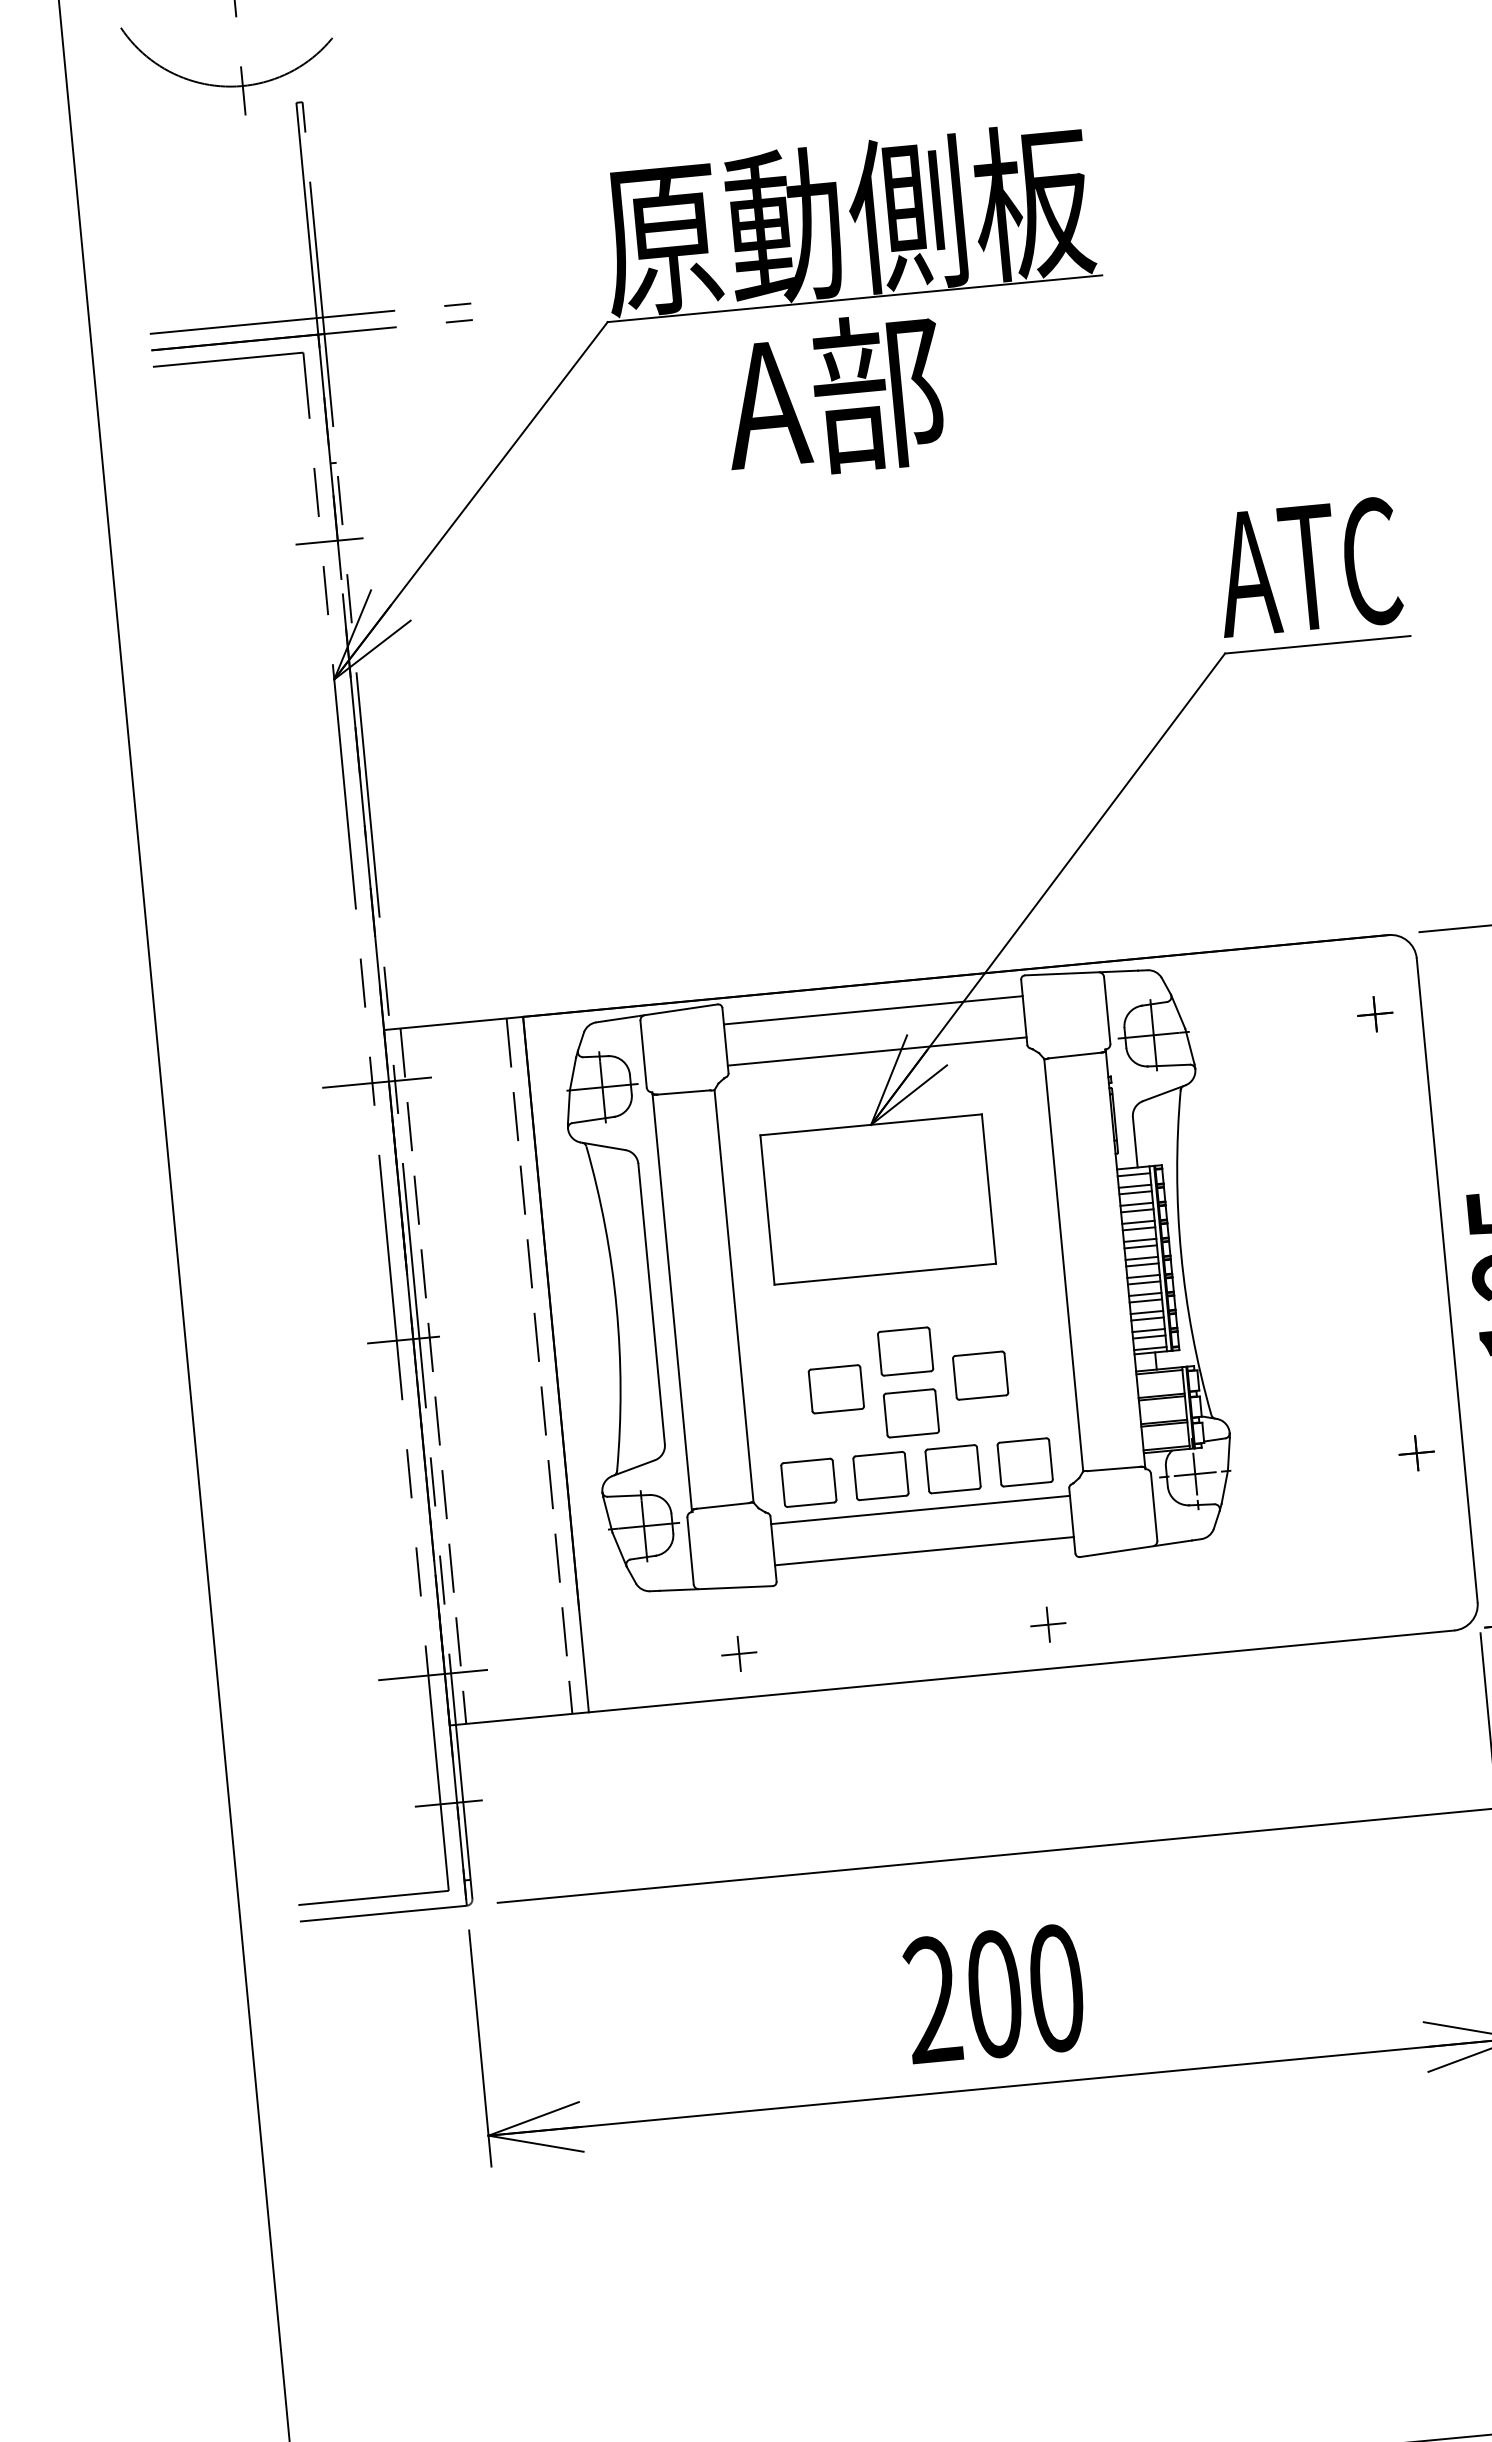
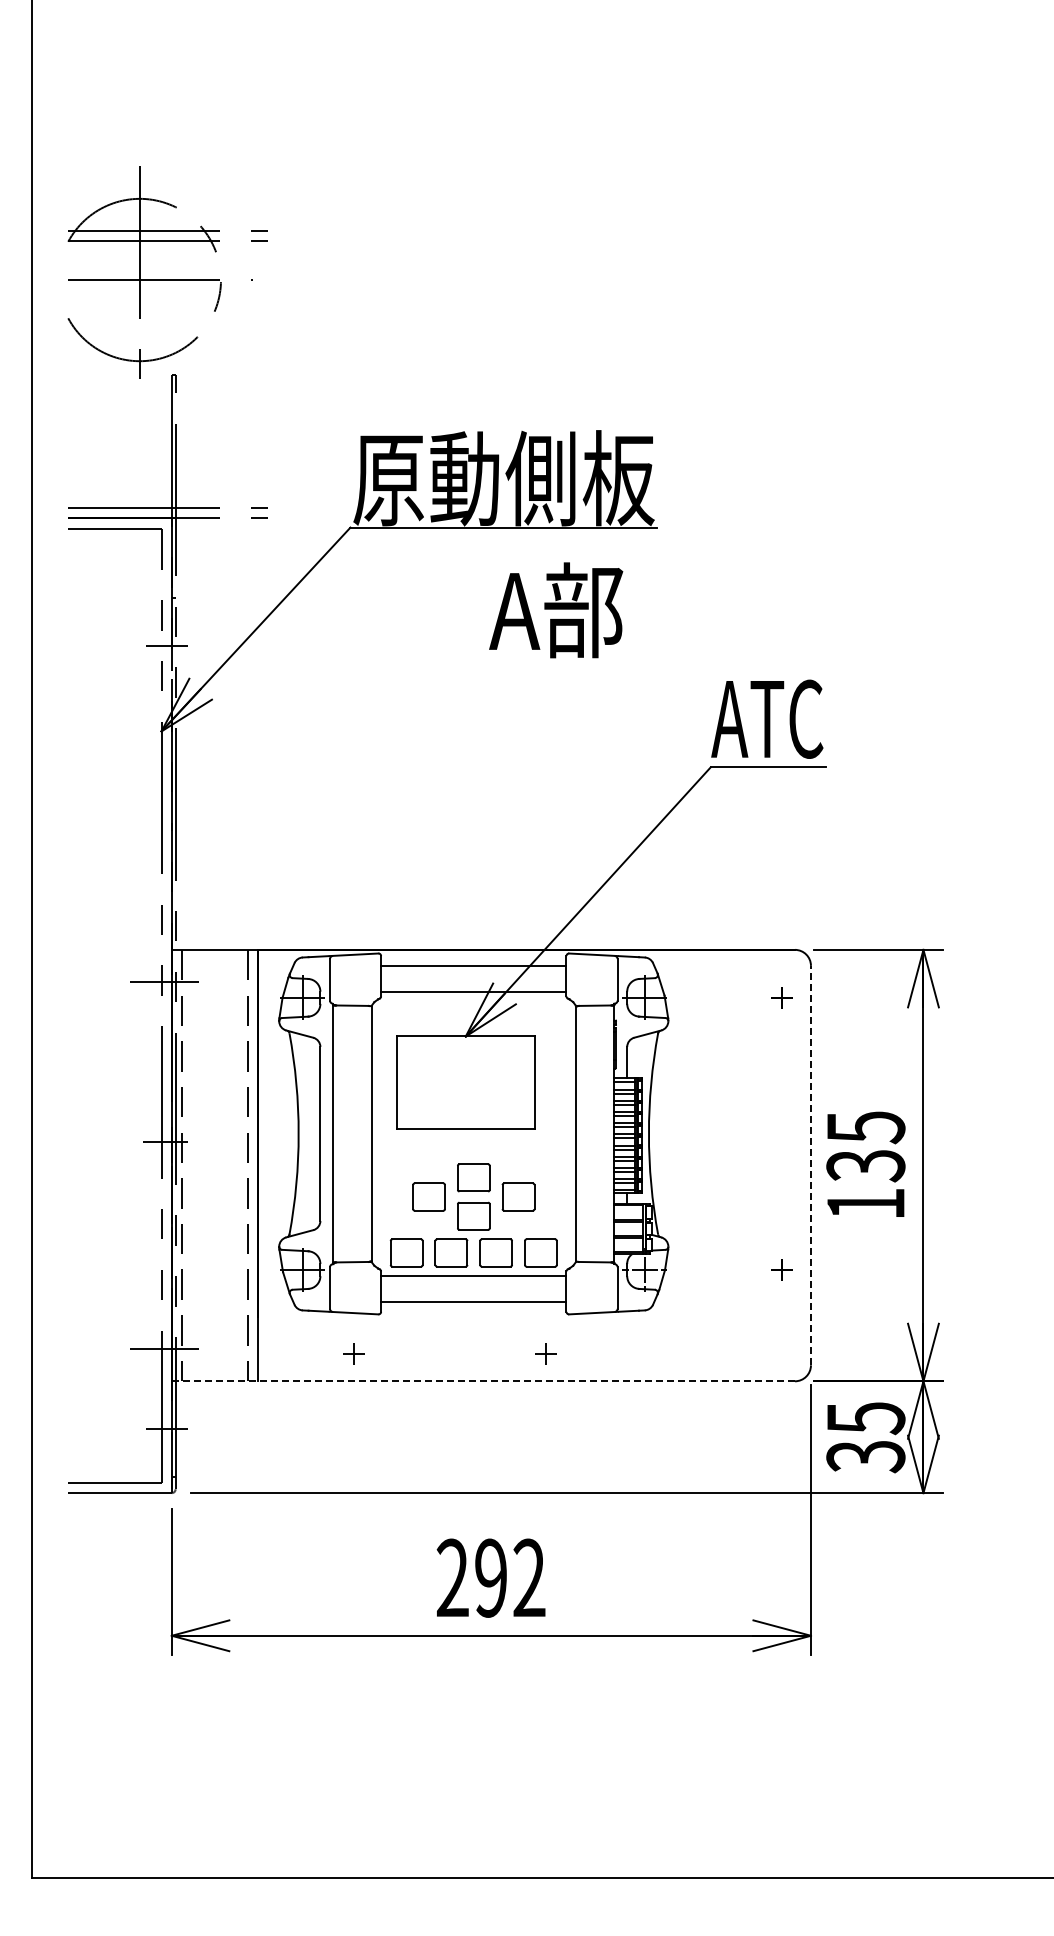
text: (834, 396) -> (556, 610), moved
line: (1446, 1280) -> (810, 1165), solid -> dashed
line: (952, 1678) -> (483, 1381), solid -> dashed
text: (1025, 1990) -> (510, 1577), 200 -> 292

